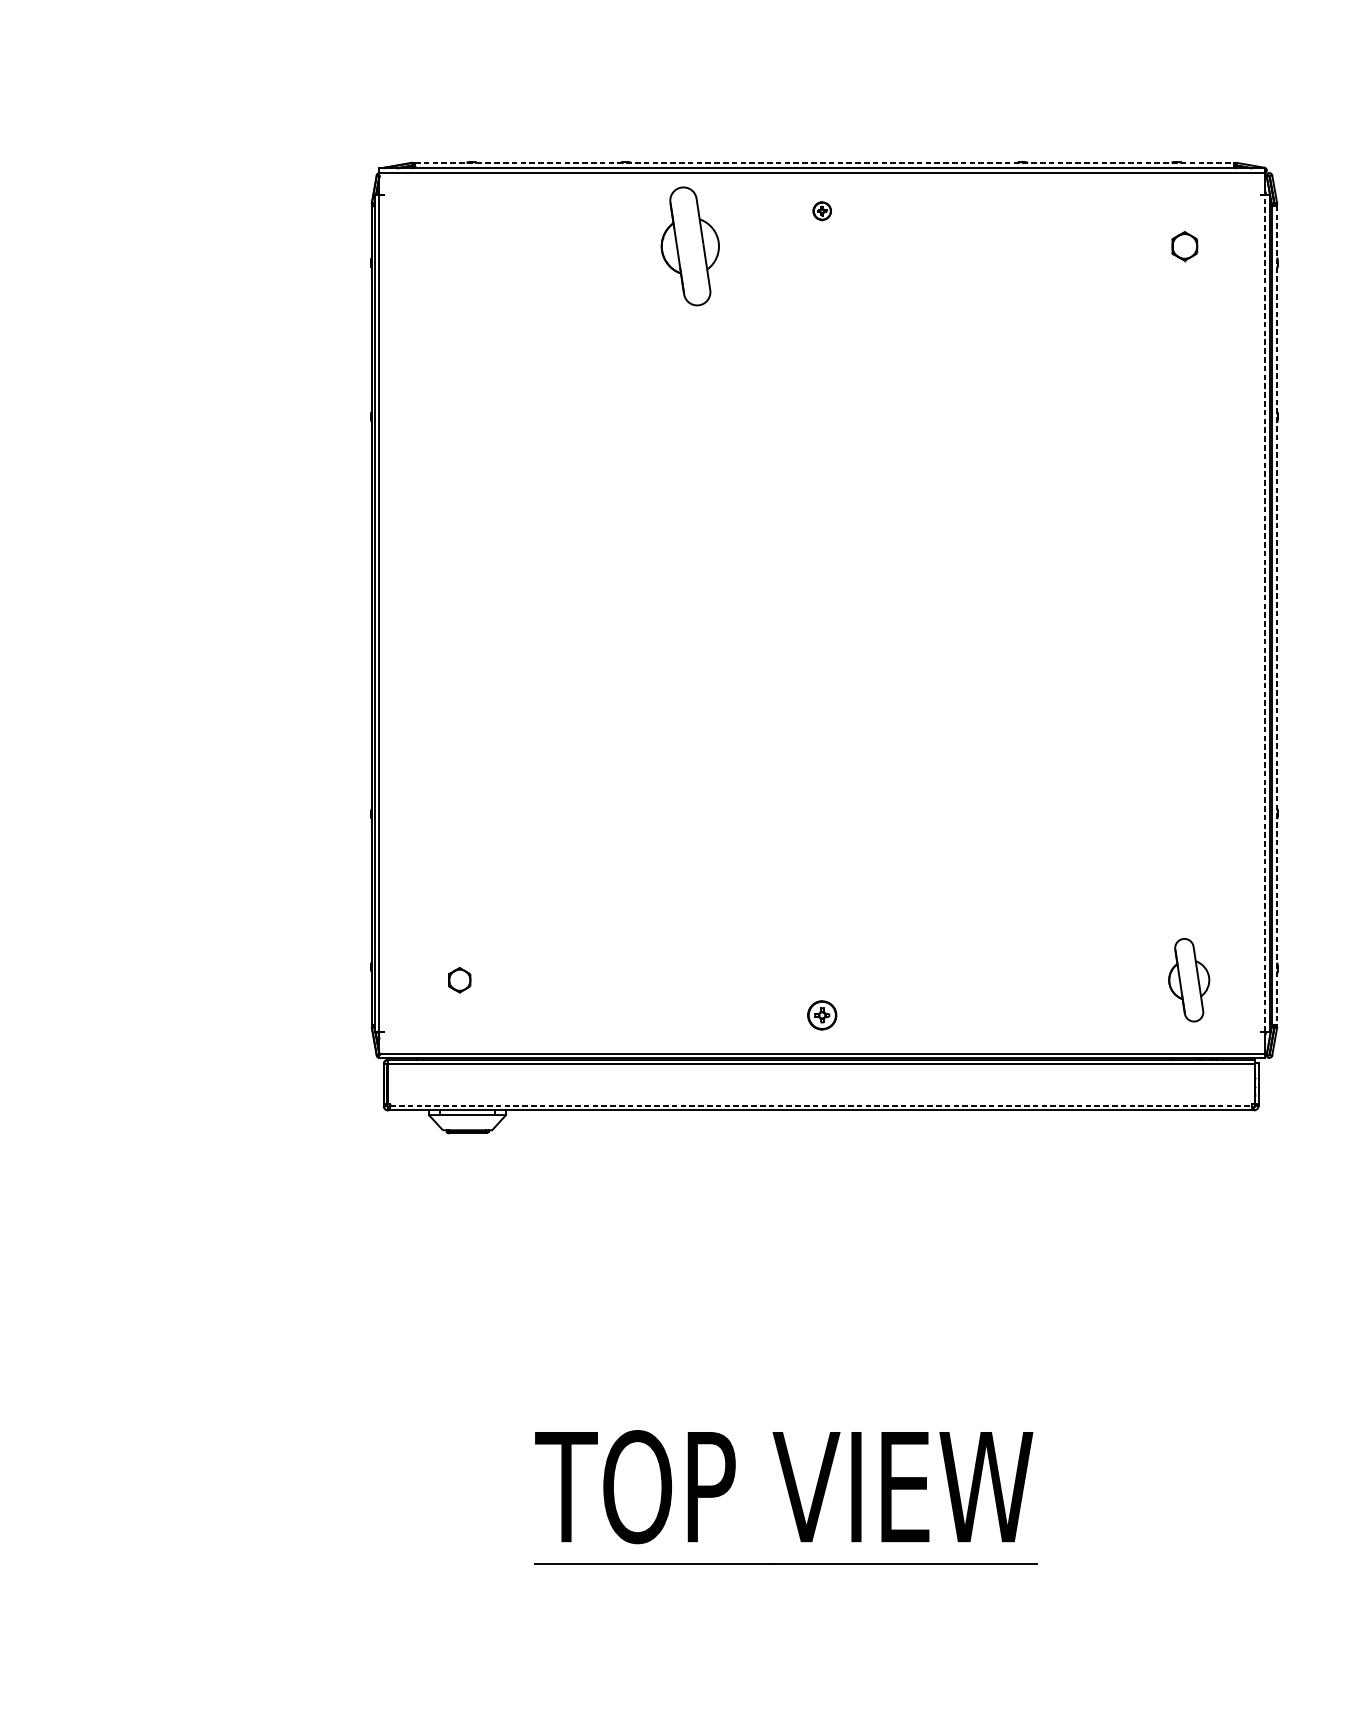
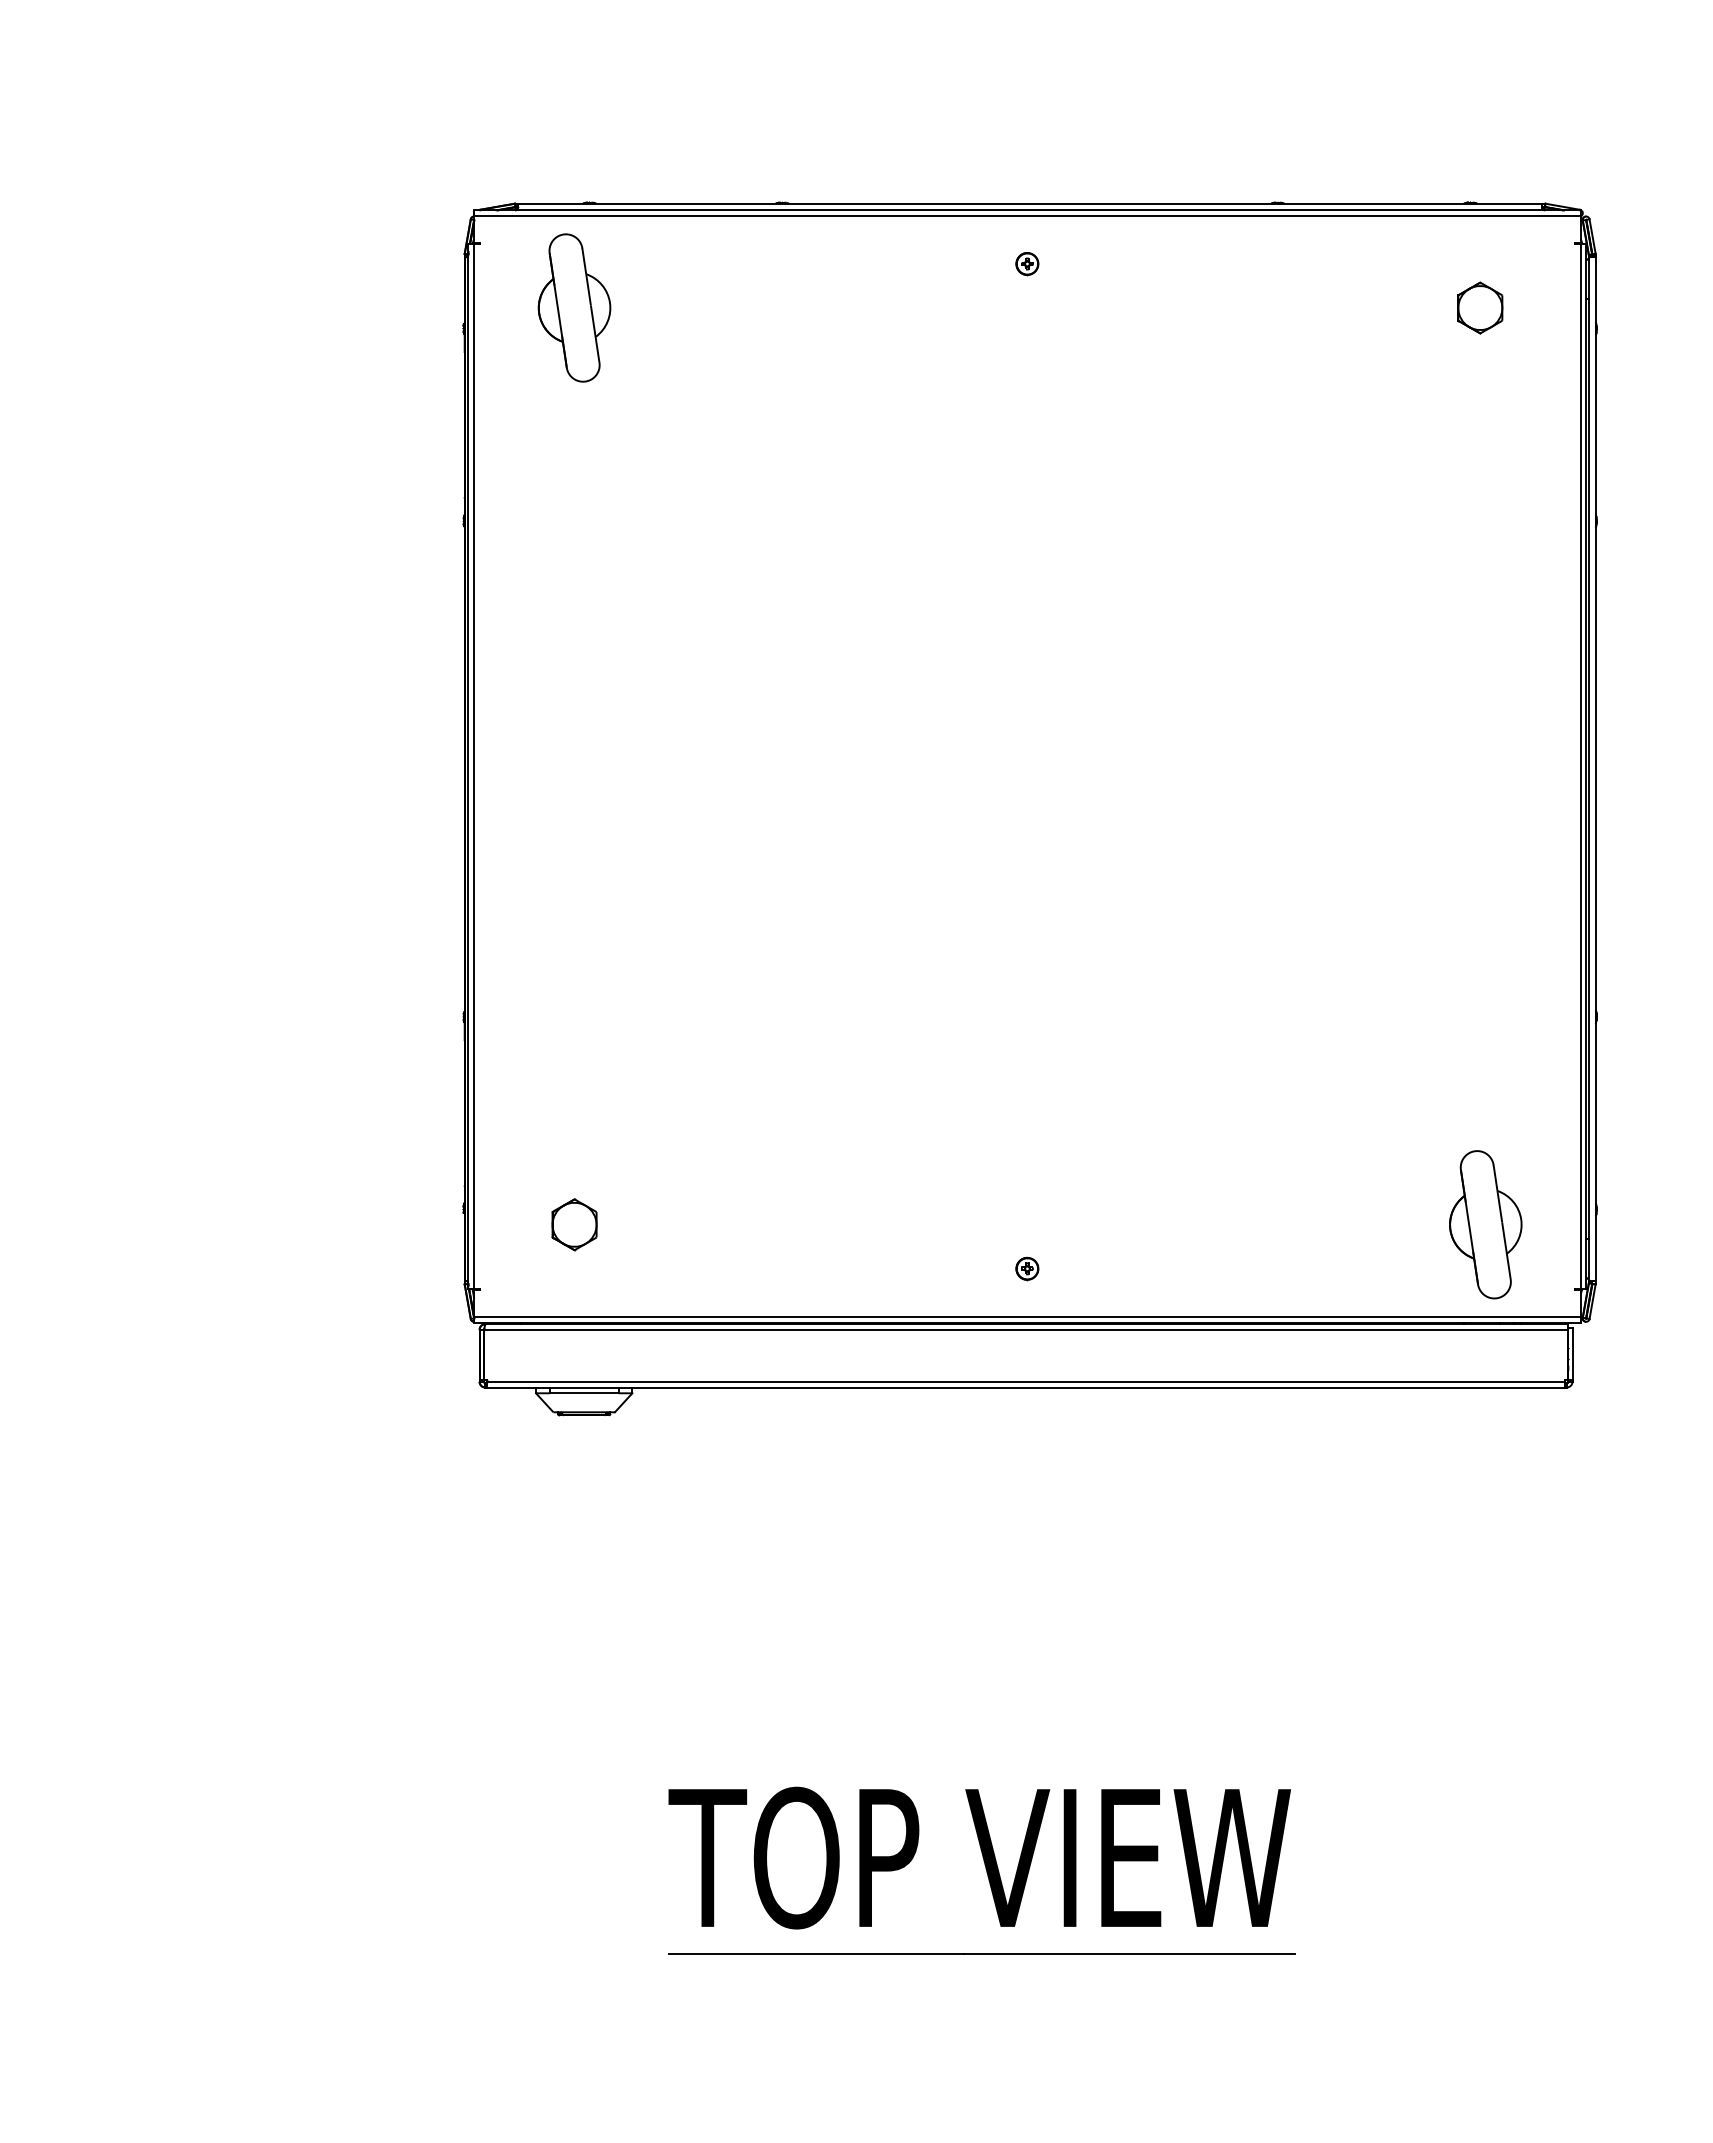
line: (824, 162) -> (1030, 203), dashed -> solid
part: (690, 245) -> (574, 307), moved
part: (1184, 245) -> (1480, 307), size x1.43
line: (1264, 613) -> (1580, 766), dashed -> solid
line: (1276, 615) -> (1595, 769), dashed -> solid
part: (459, 979) -> (574, 1224), size x1.67
part: (1188, 979) -> (1485, 1224), size x1.43
part: (822, 1015) -> (1027, 1268), size x0.62
line: (821, 1105) -> (1026, 1381), dashed -> solid

